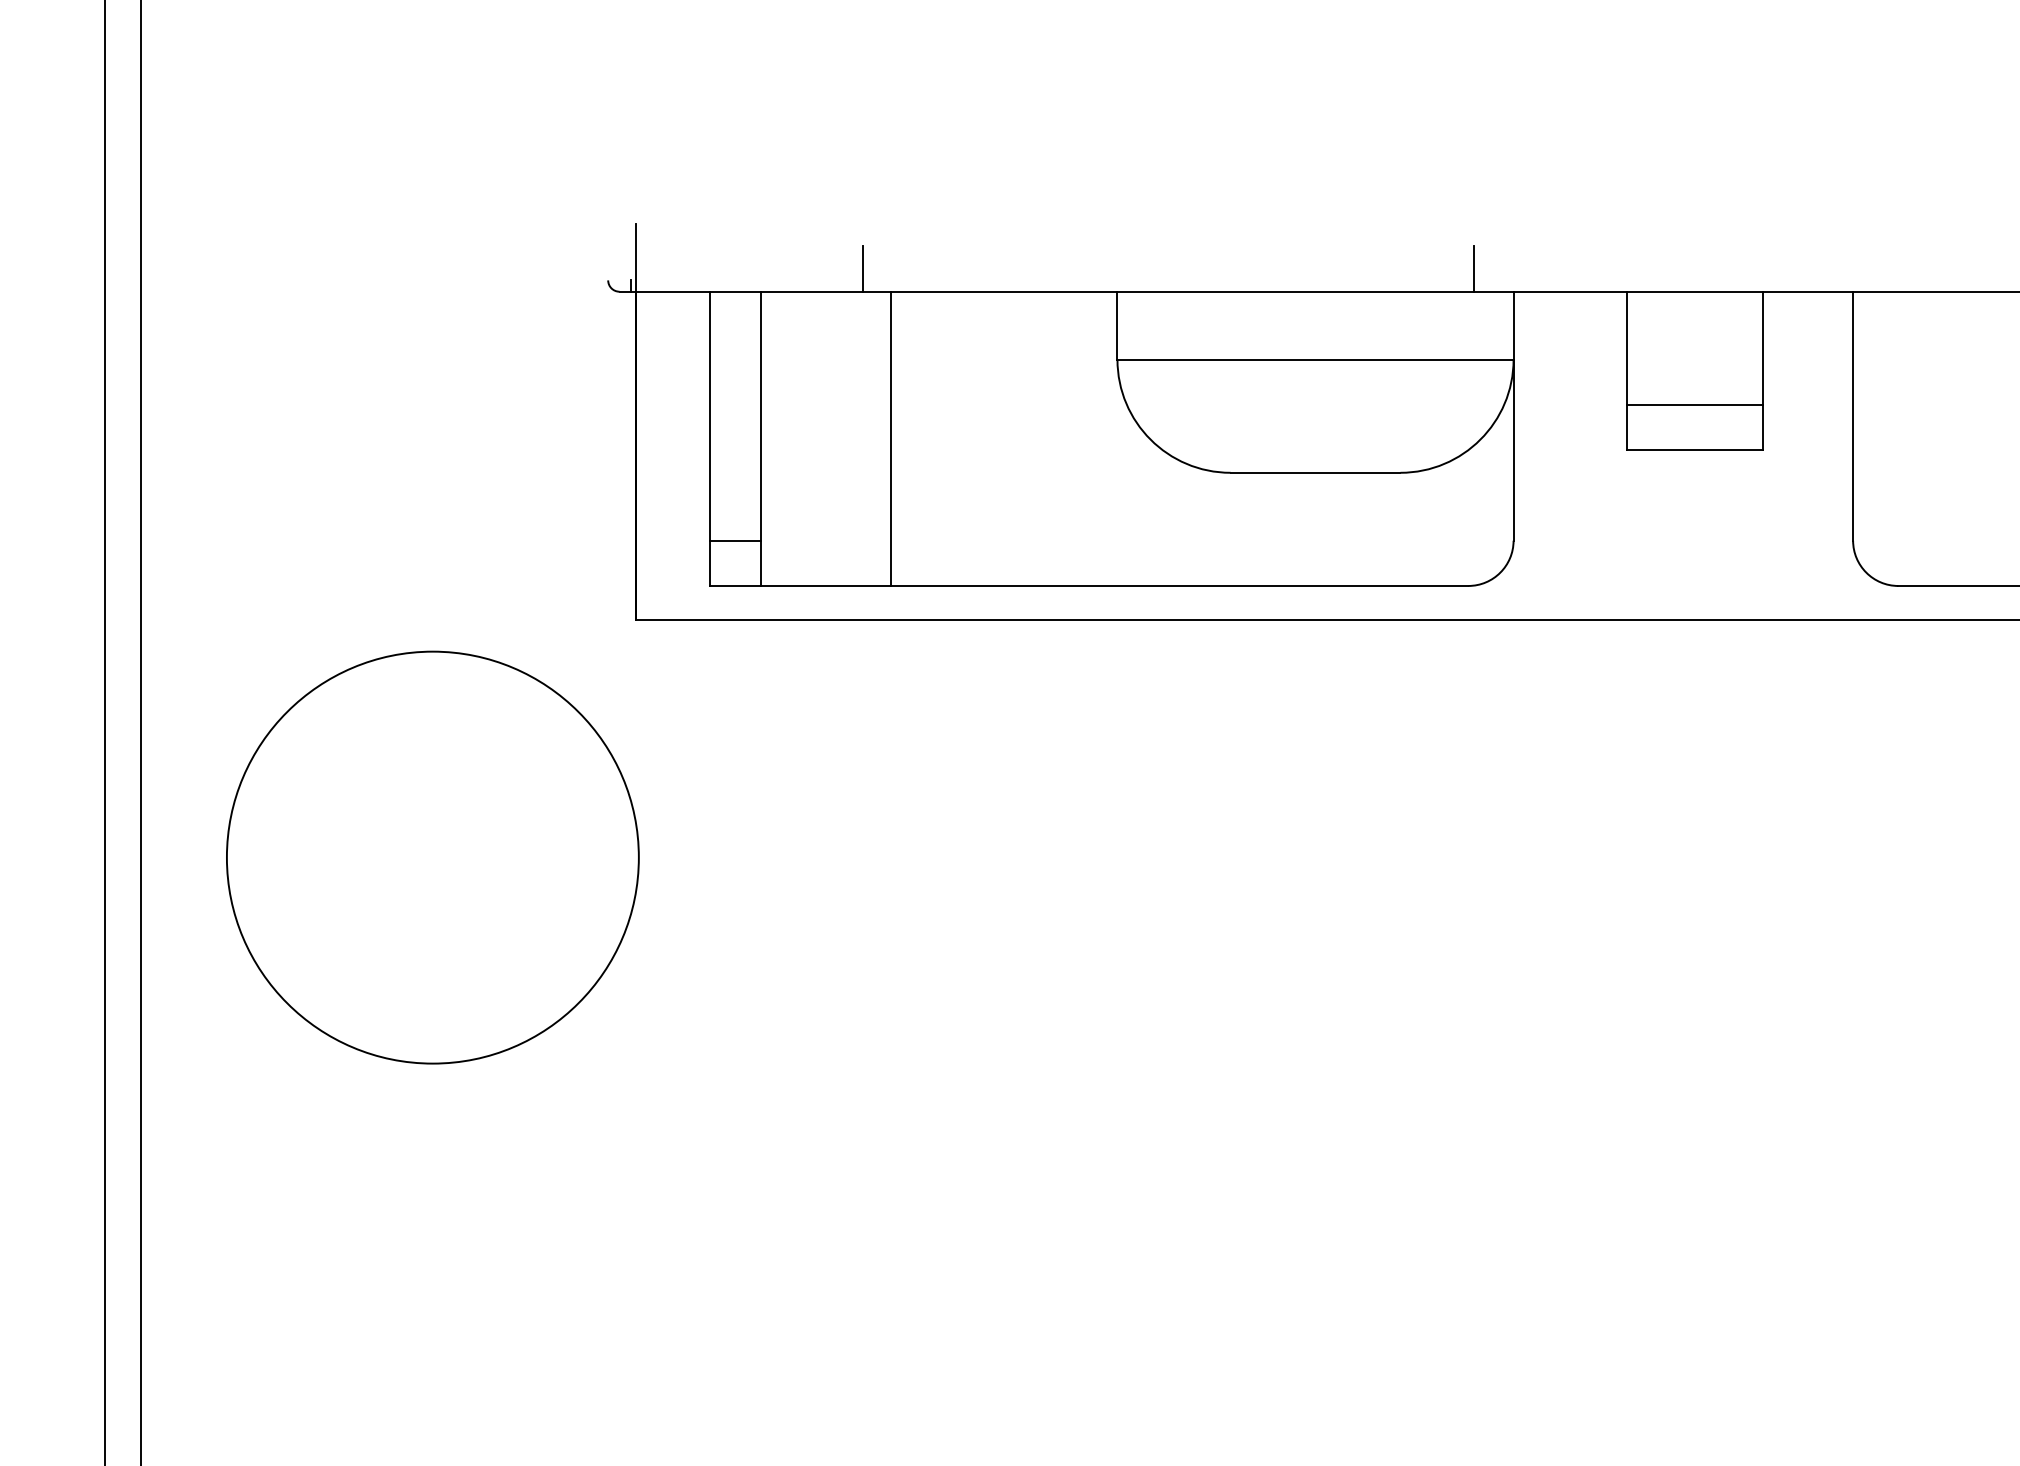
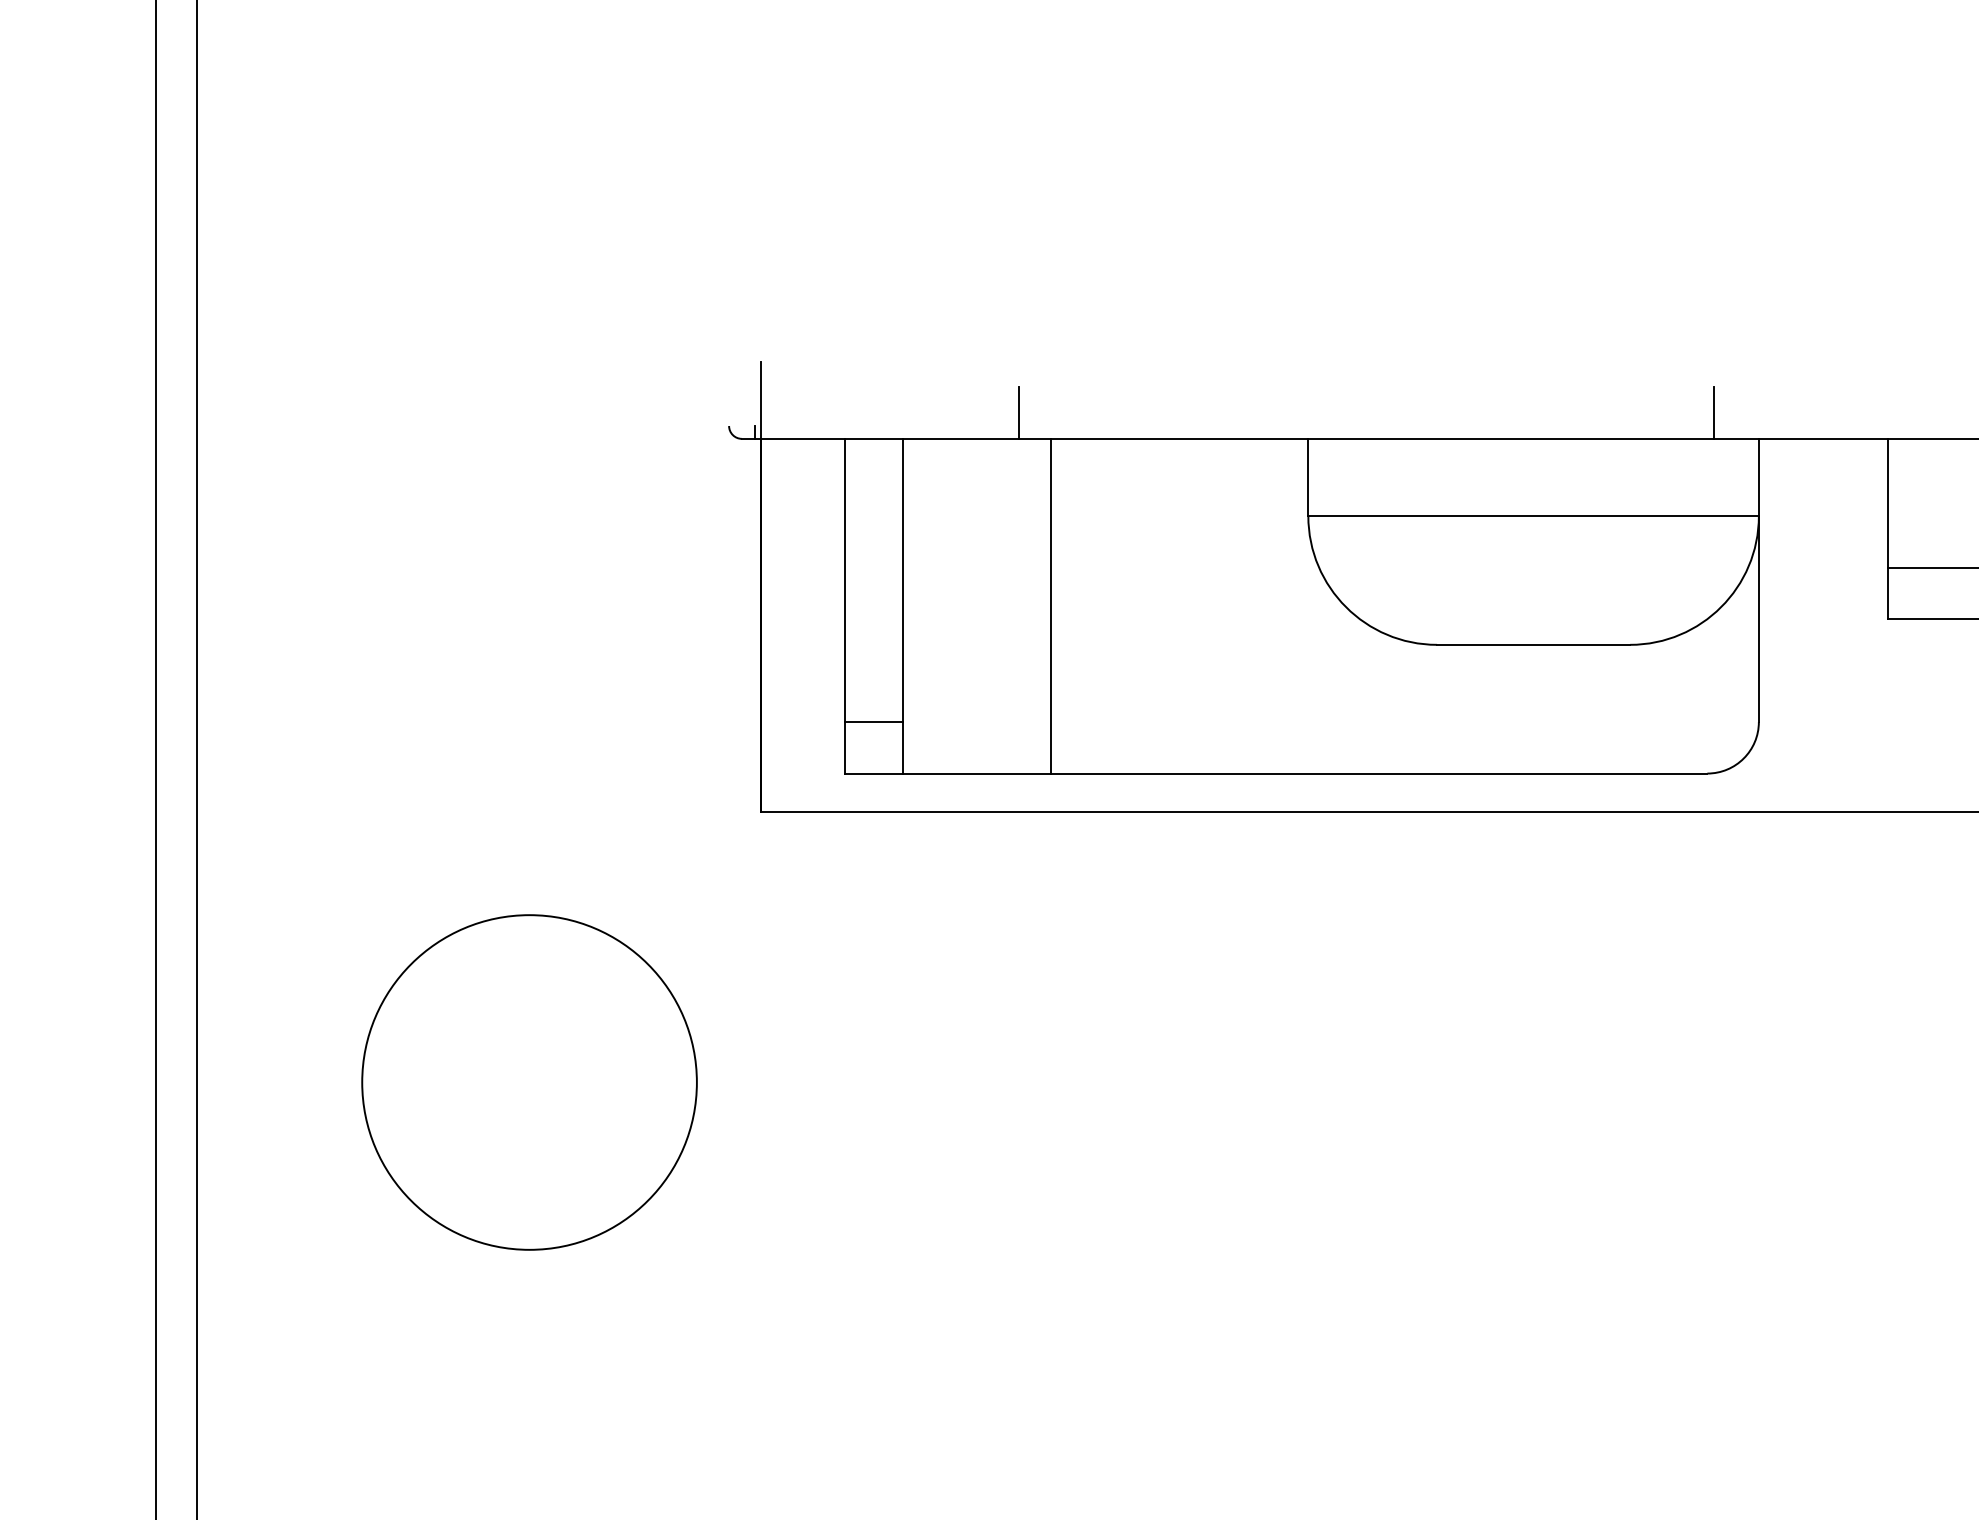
circle: (432, 857) -> (529, 1082), size x0.71

